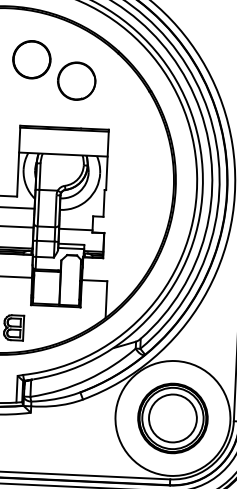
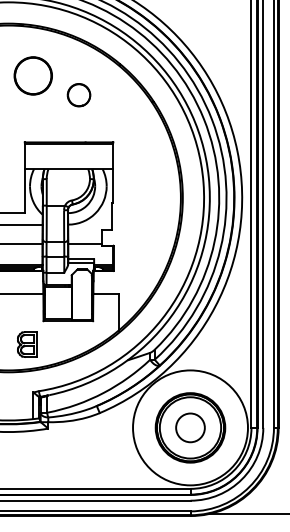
part: (76, 80) -> (78, 94), size x0.6
circle: (172, 418) -> (190, 427), size x0.6

